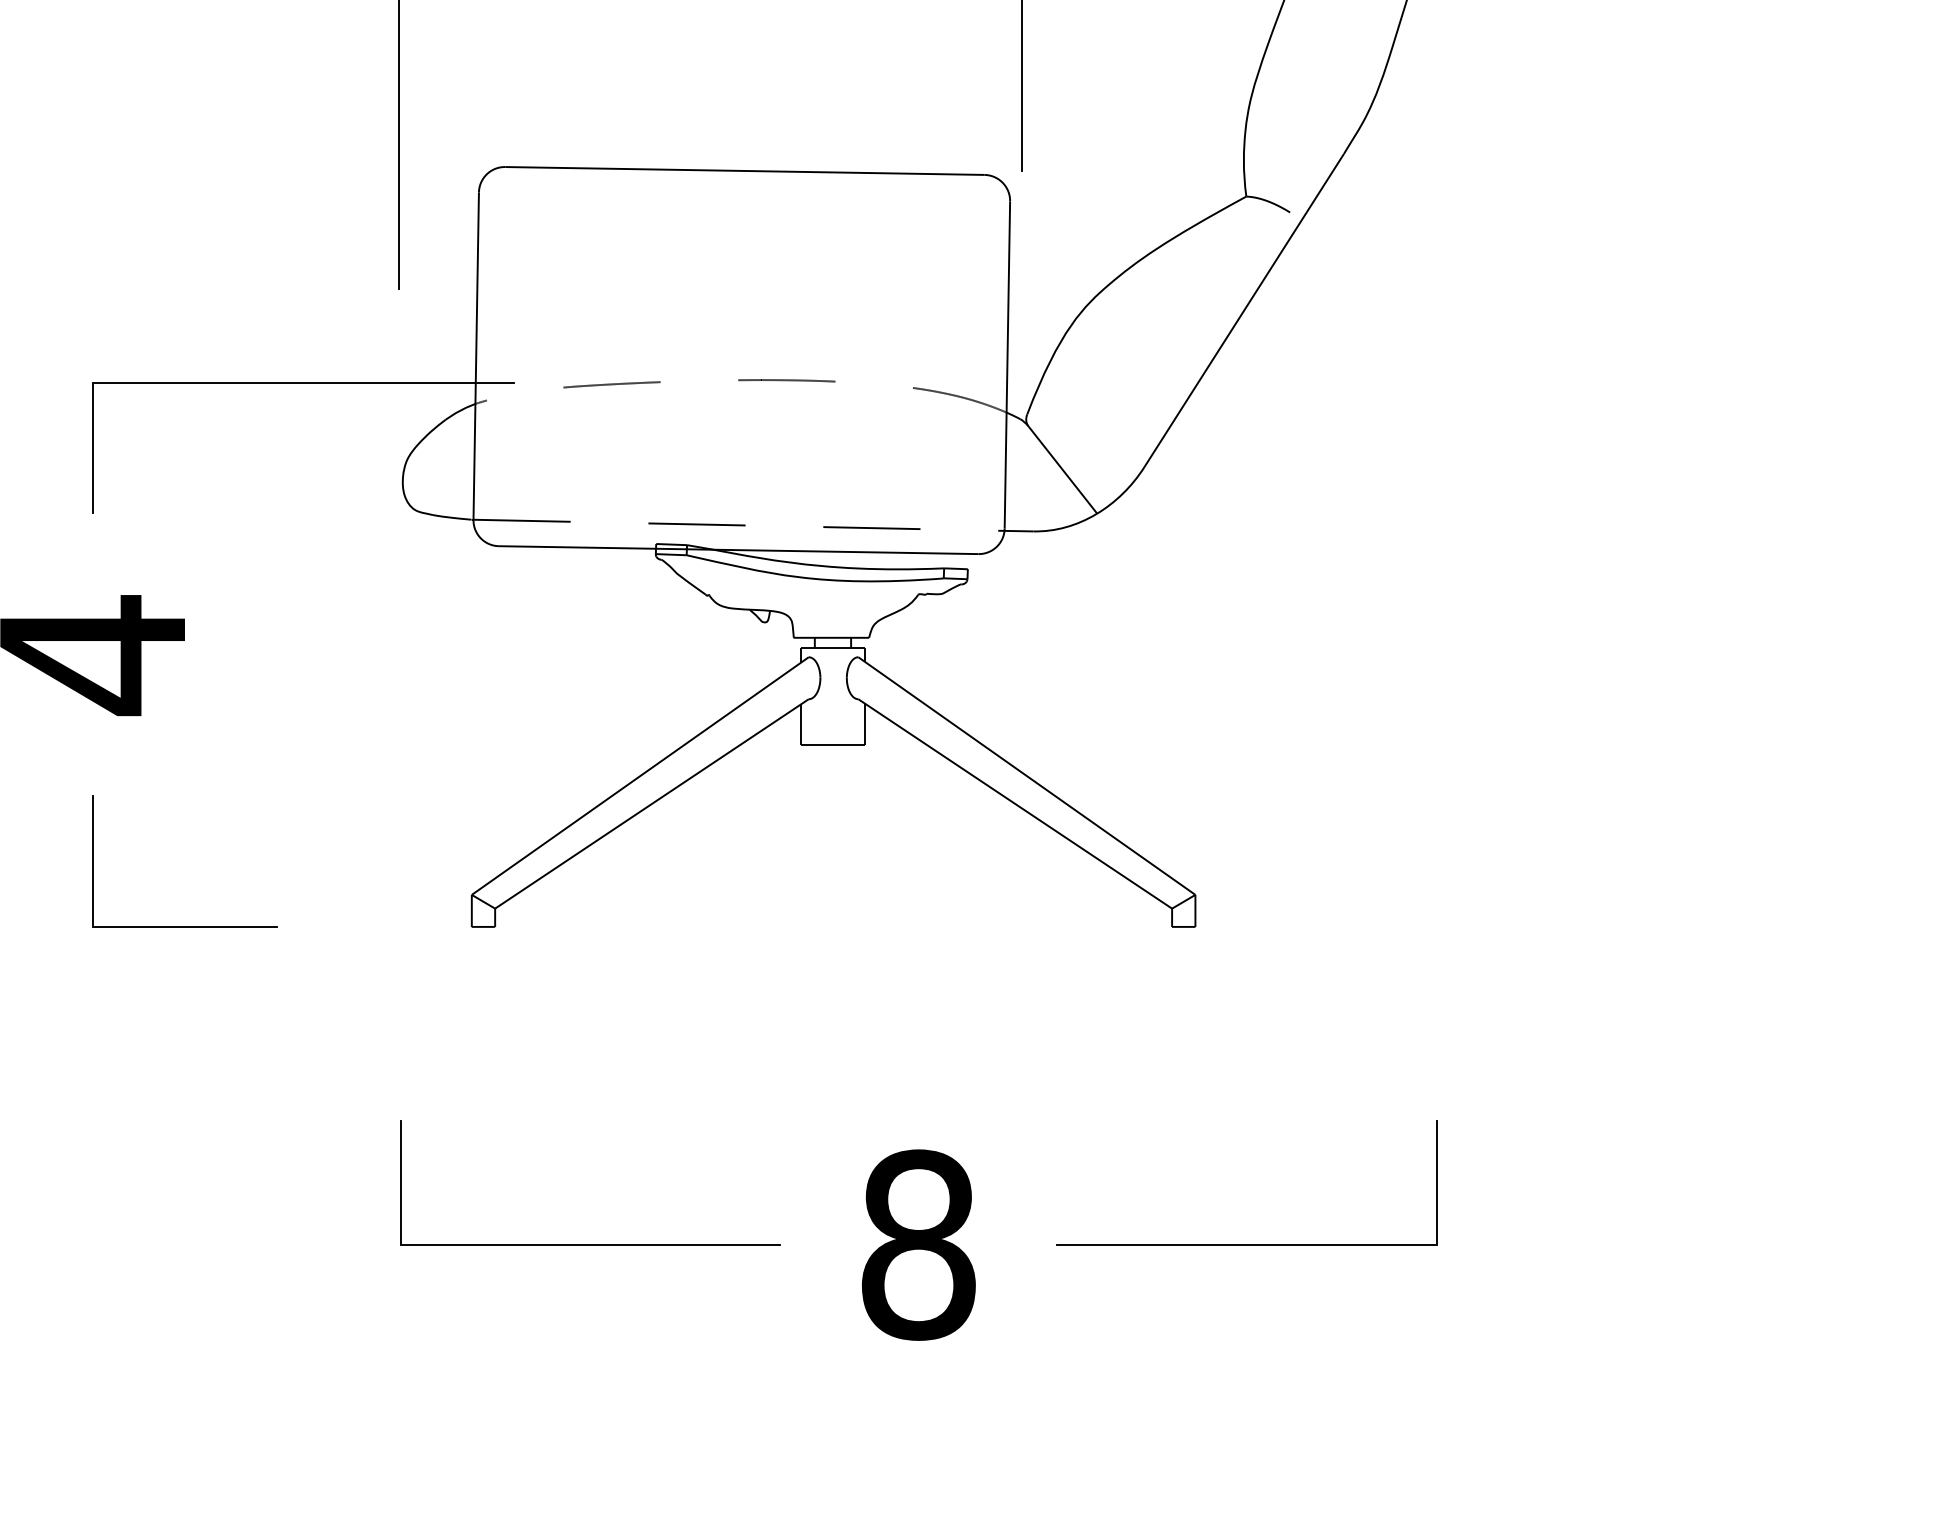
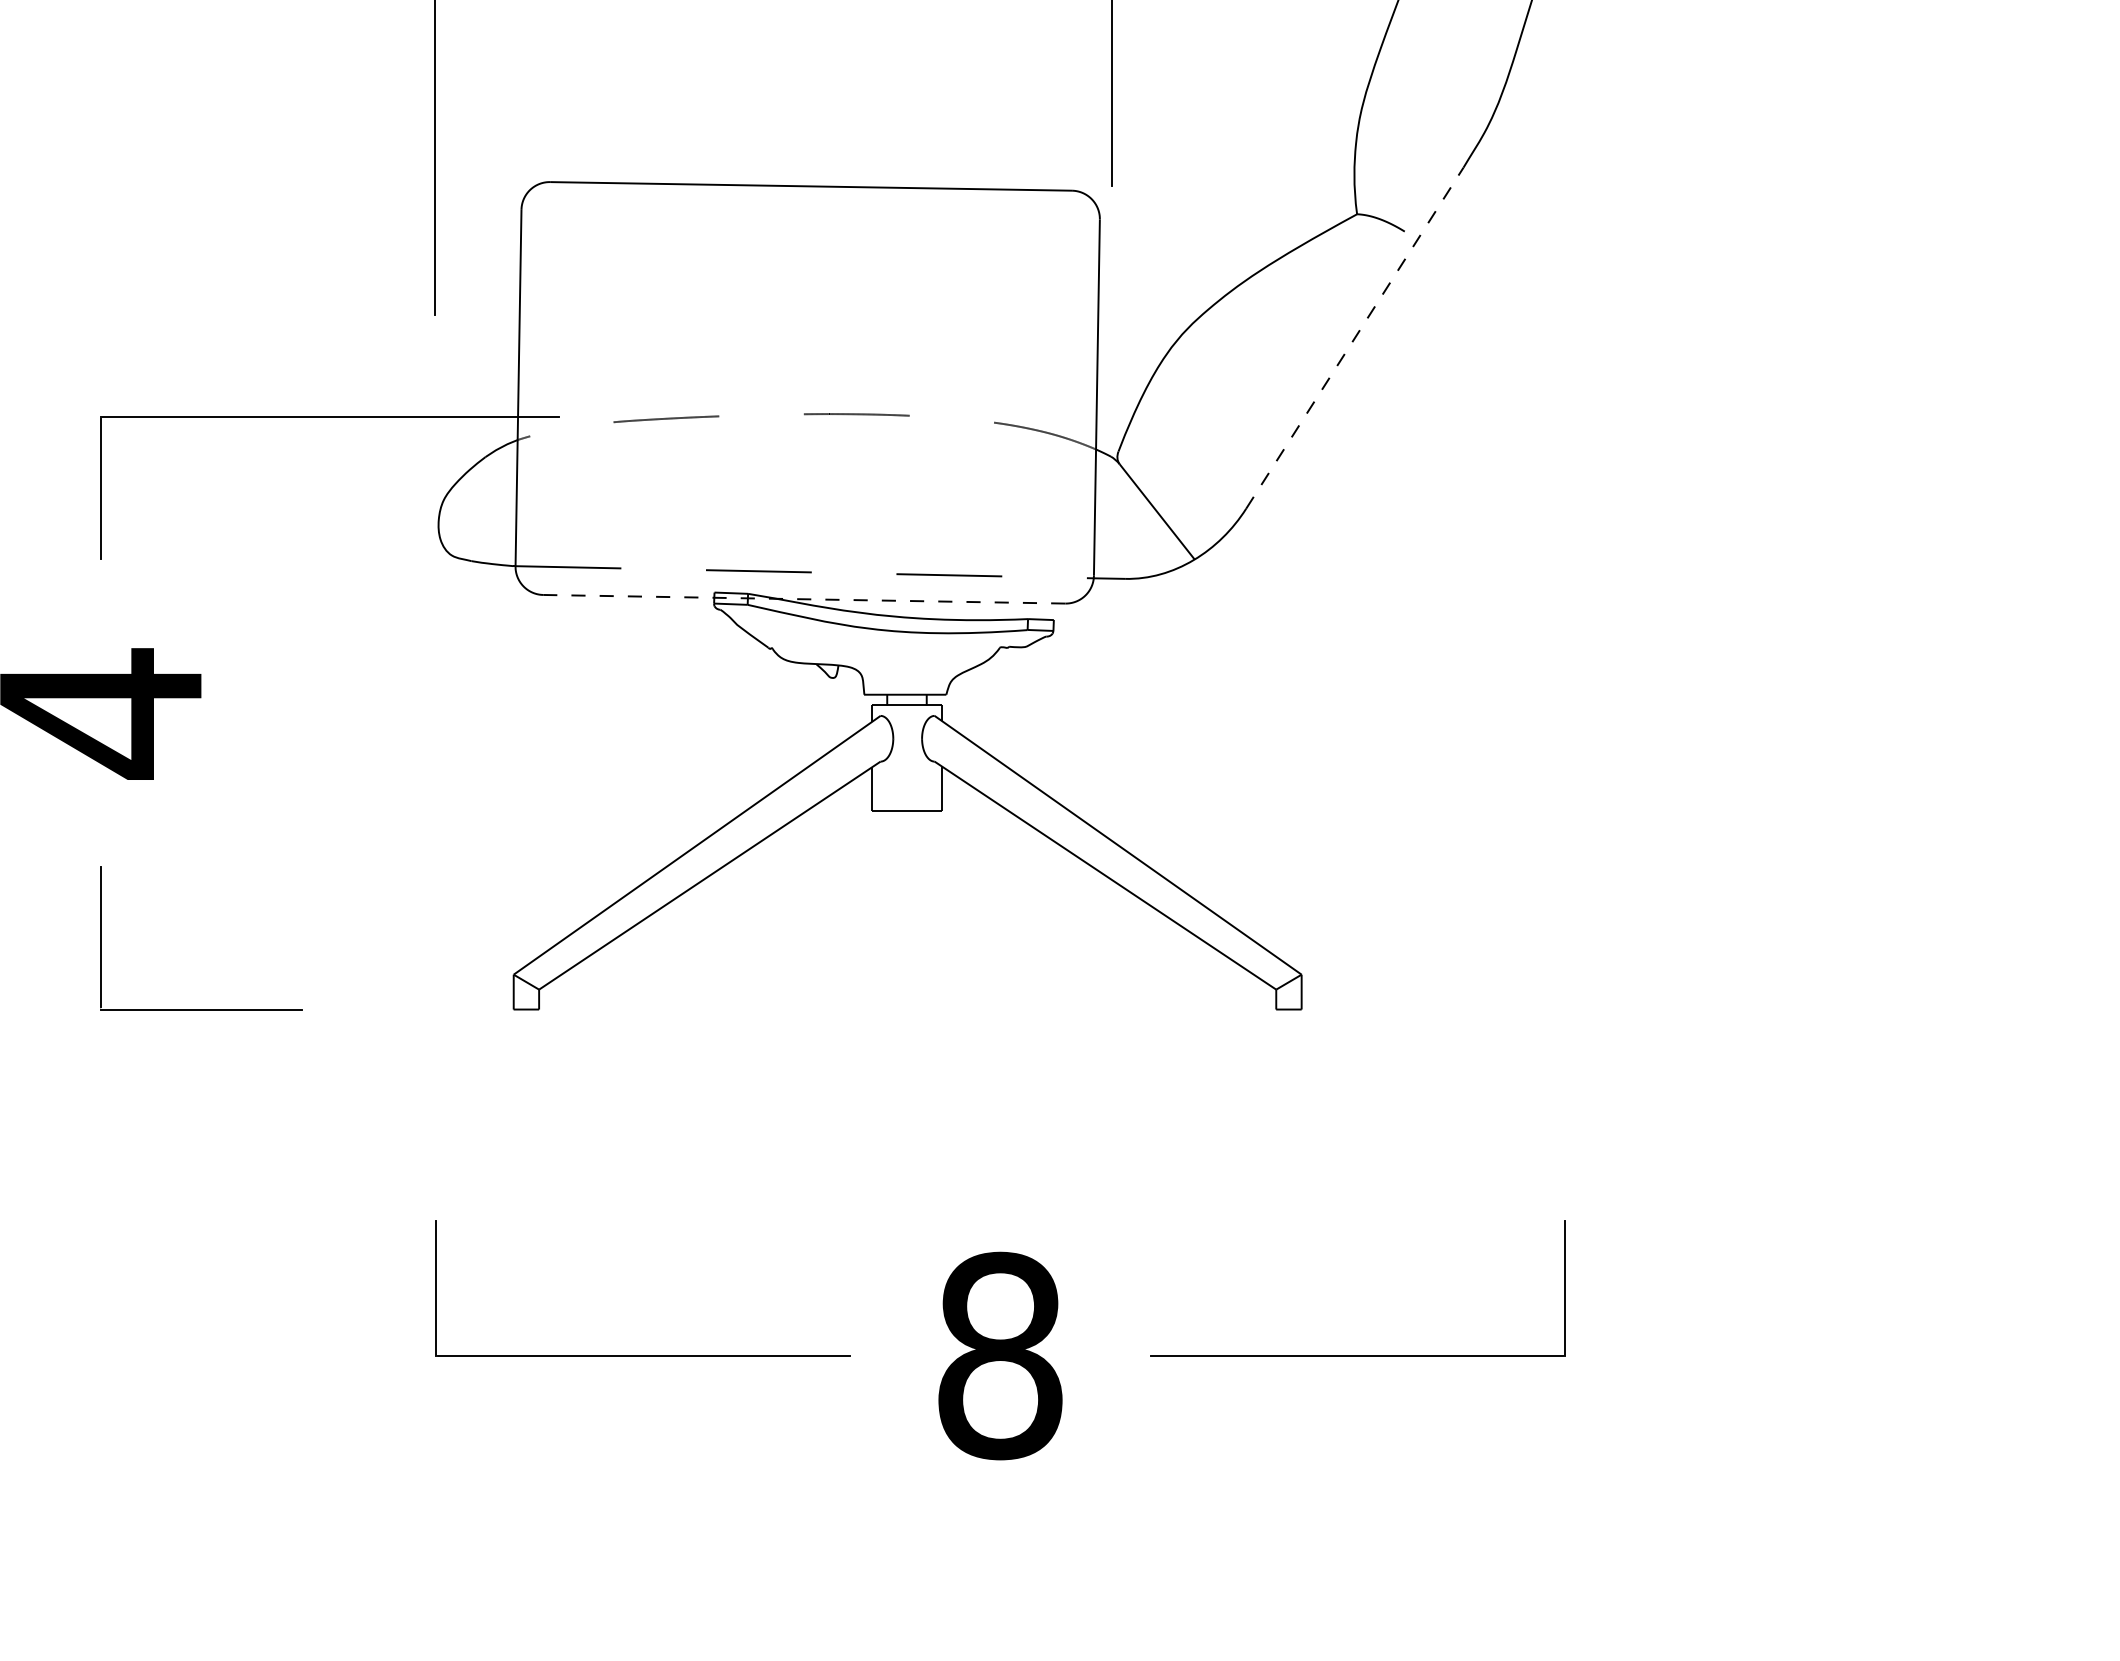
line: (1244, 310) -> (1355, 338), solid -> dashed
line: (738, 550) -> (804, 599), solid -> dashed

